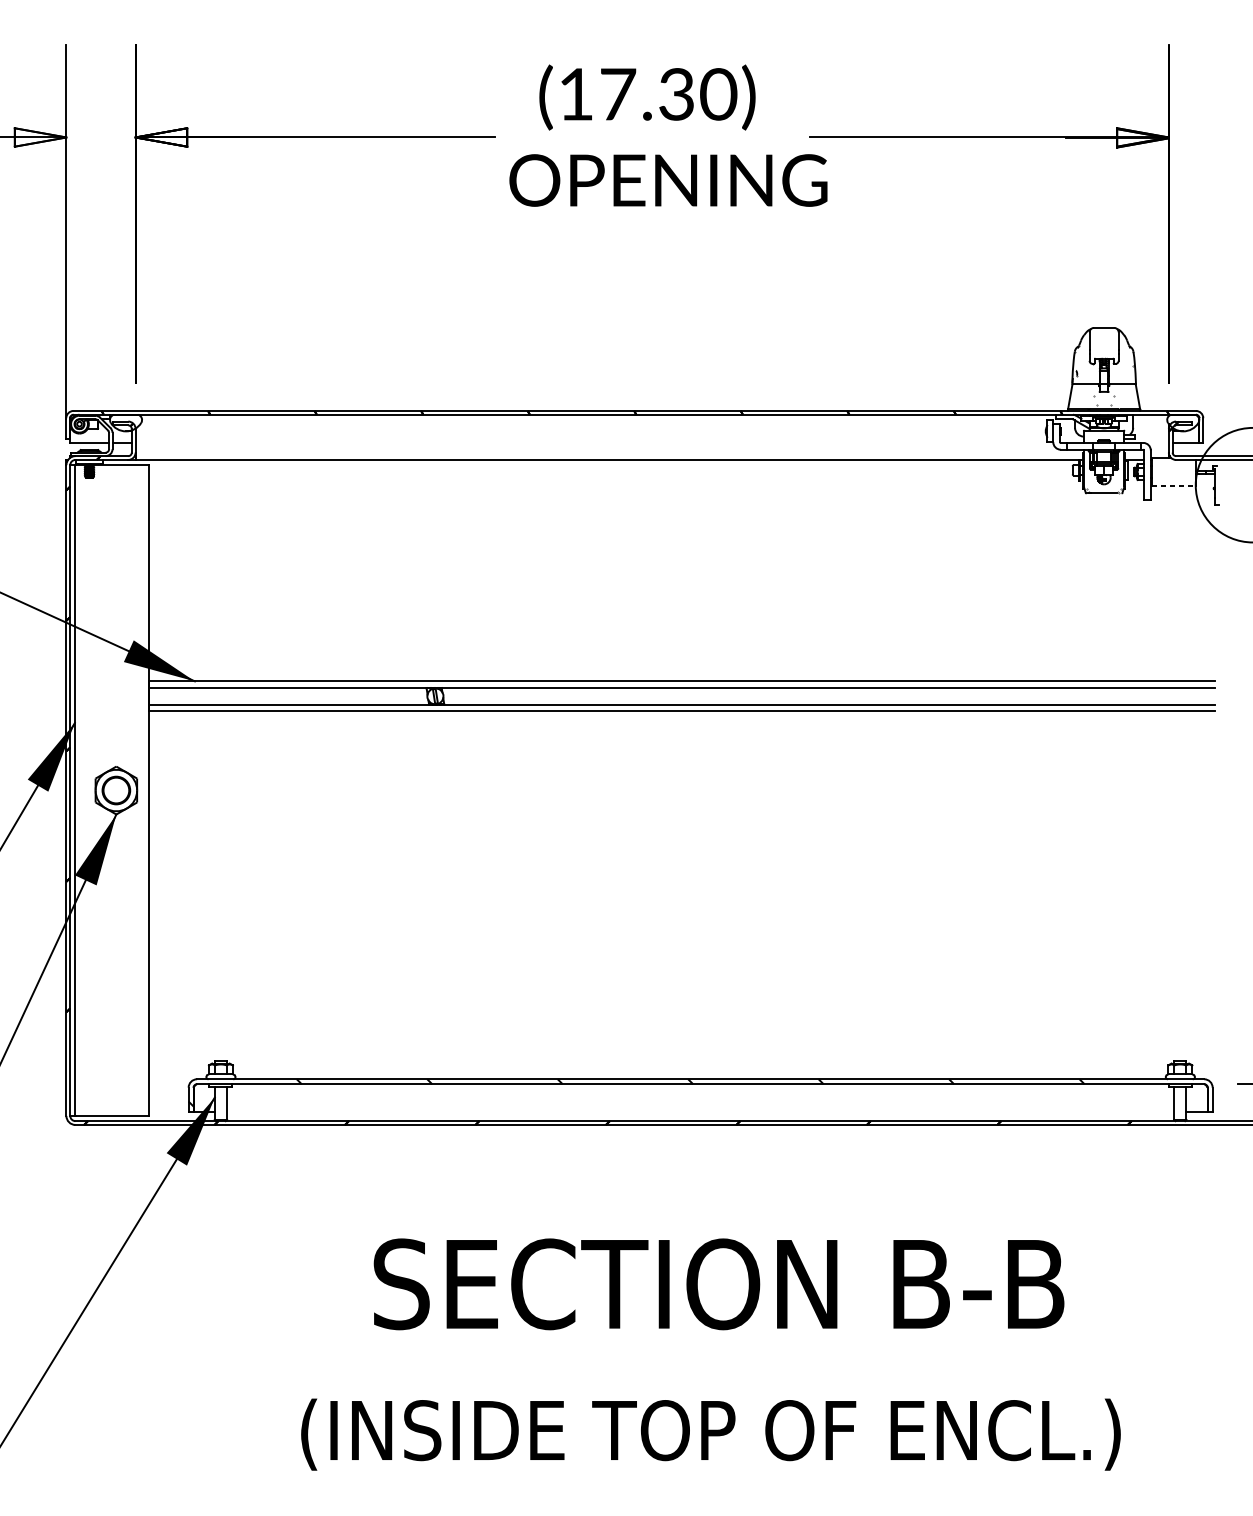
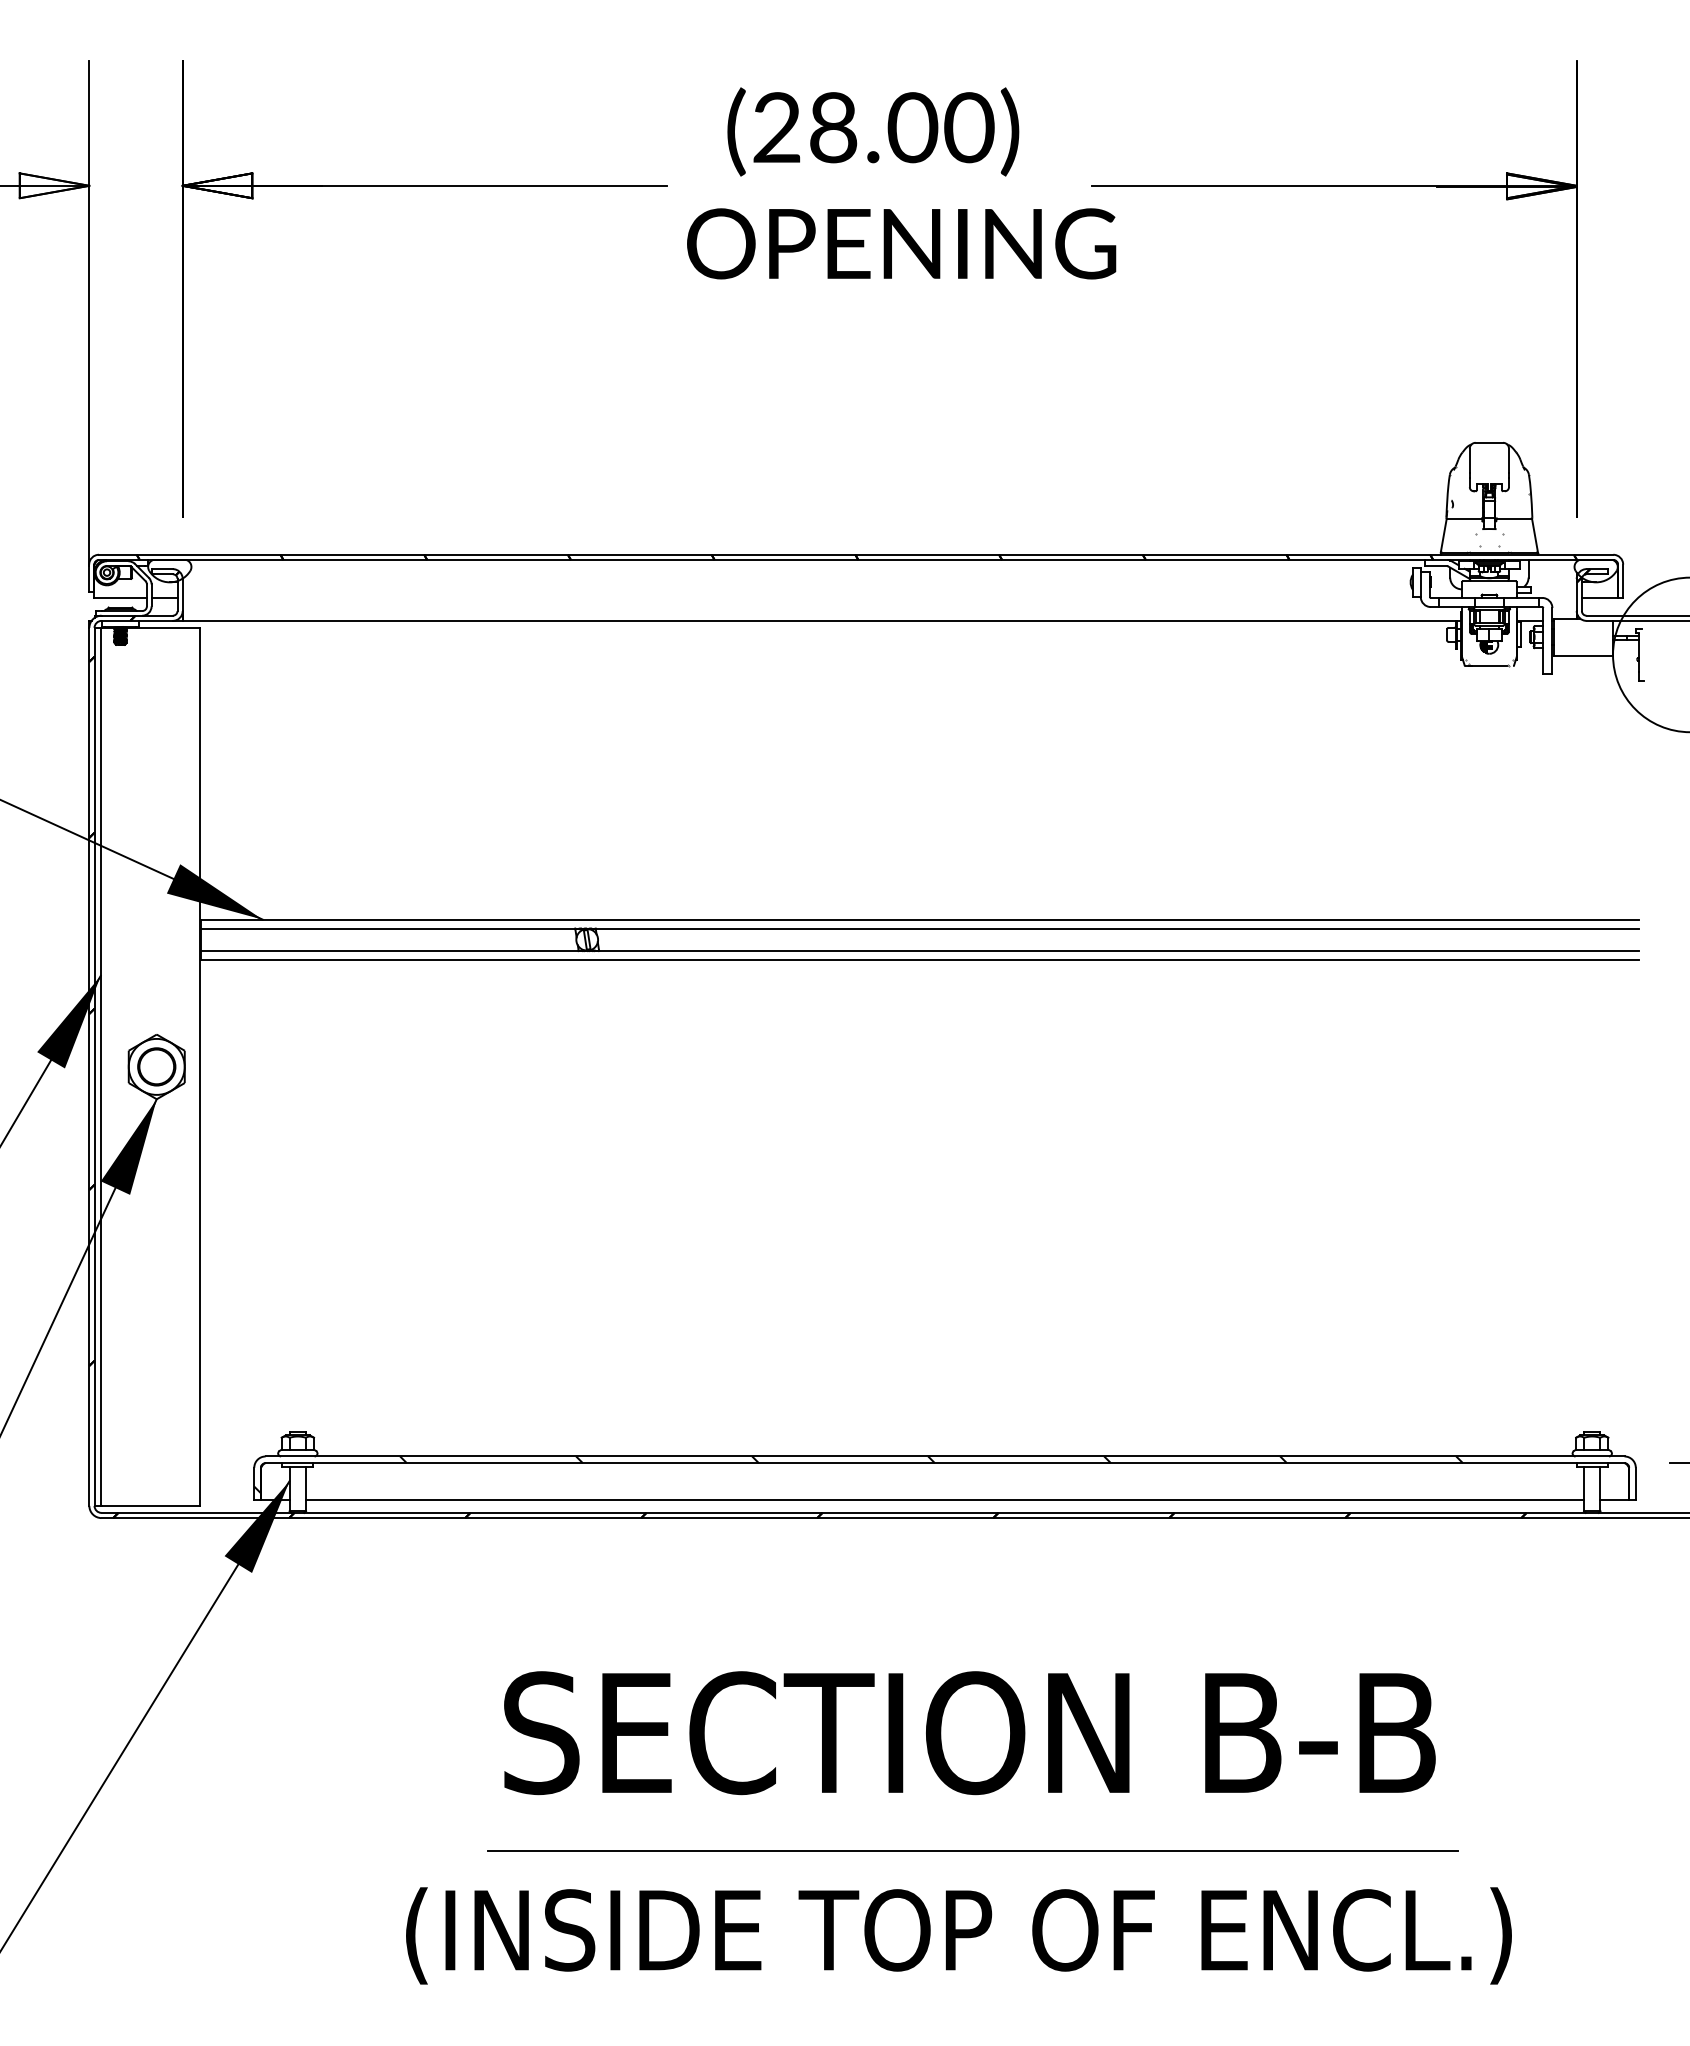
text: (626, 94) -> (845, 127), (17.30) -> (28.00)
line: (1174, 485) -> (1584, 655), dashed -> solid
line: (700, 1111) -> (945, 1500), added
line: (721, 1372) -> (973, 1851), added

